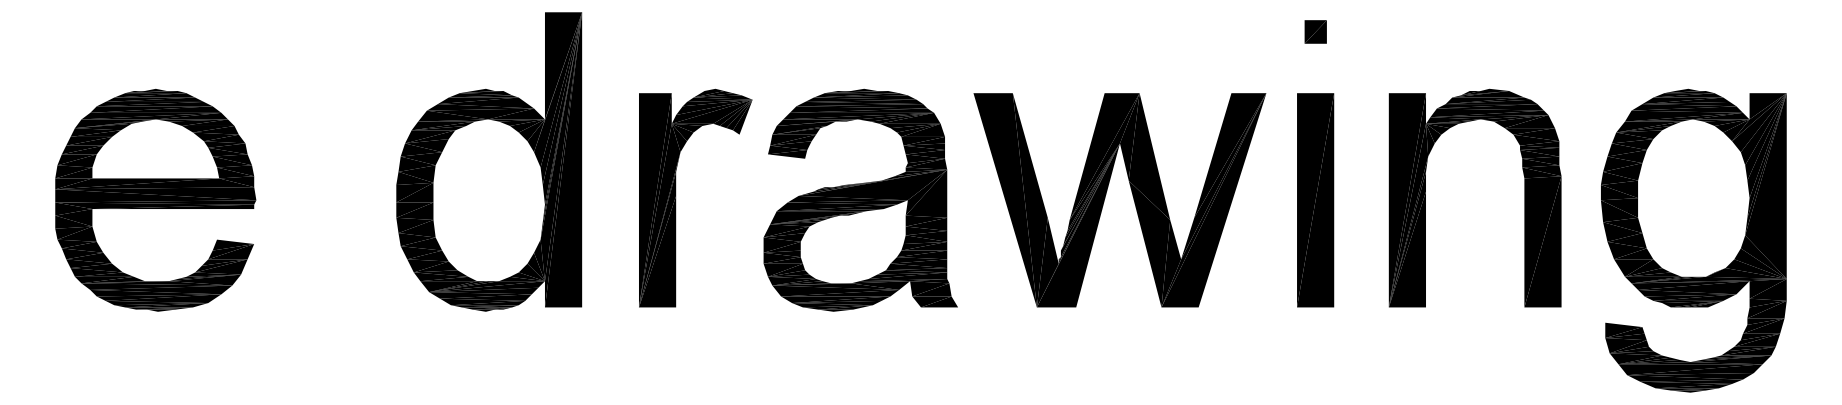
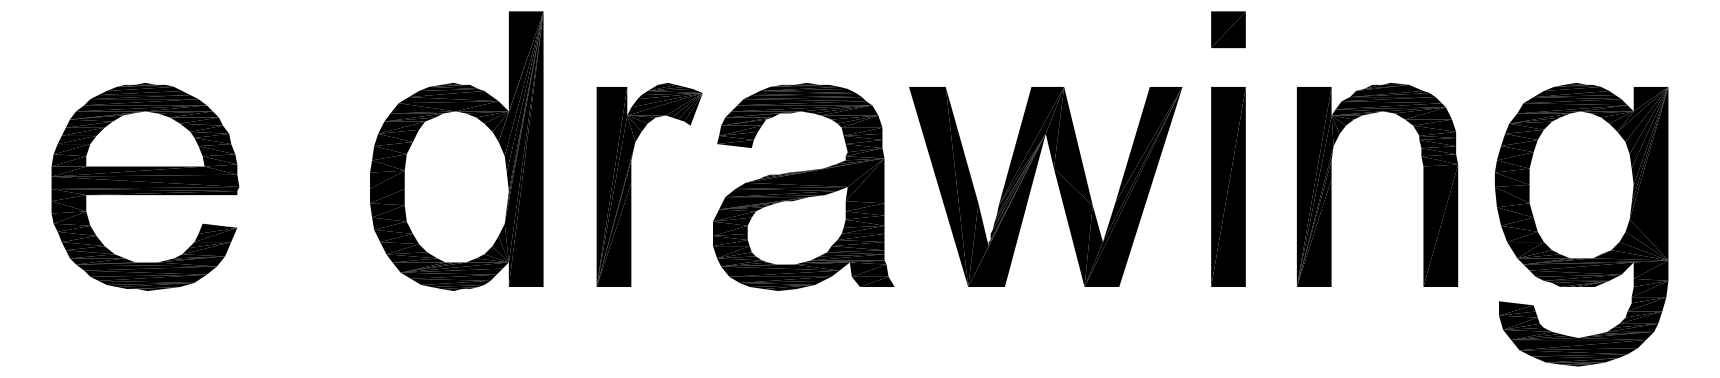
part: (1315, 31) -> (1228, 29), size x1.67

